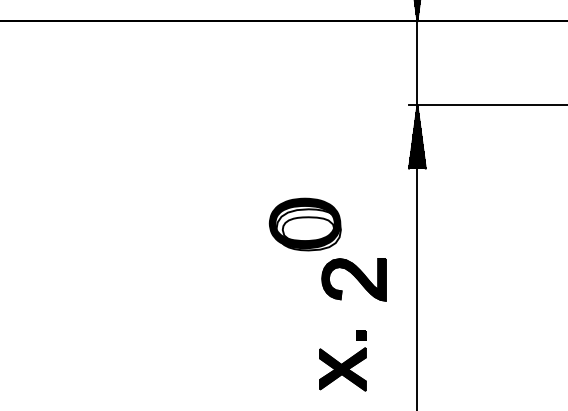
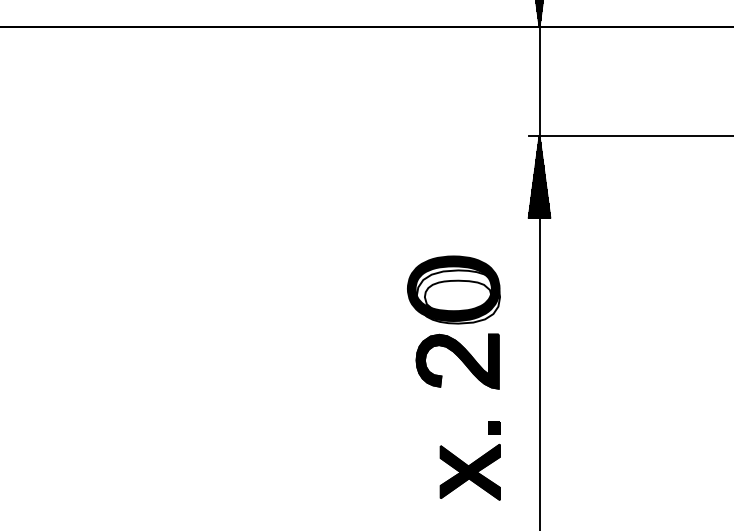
part: (304, 224) -> (452, 290), moved
part: (342, 360) -> (469, 460), moved

